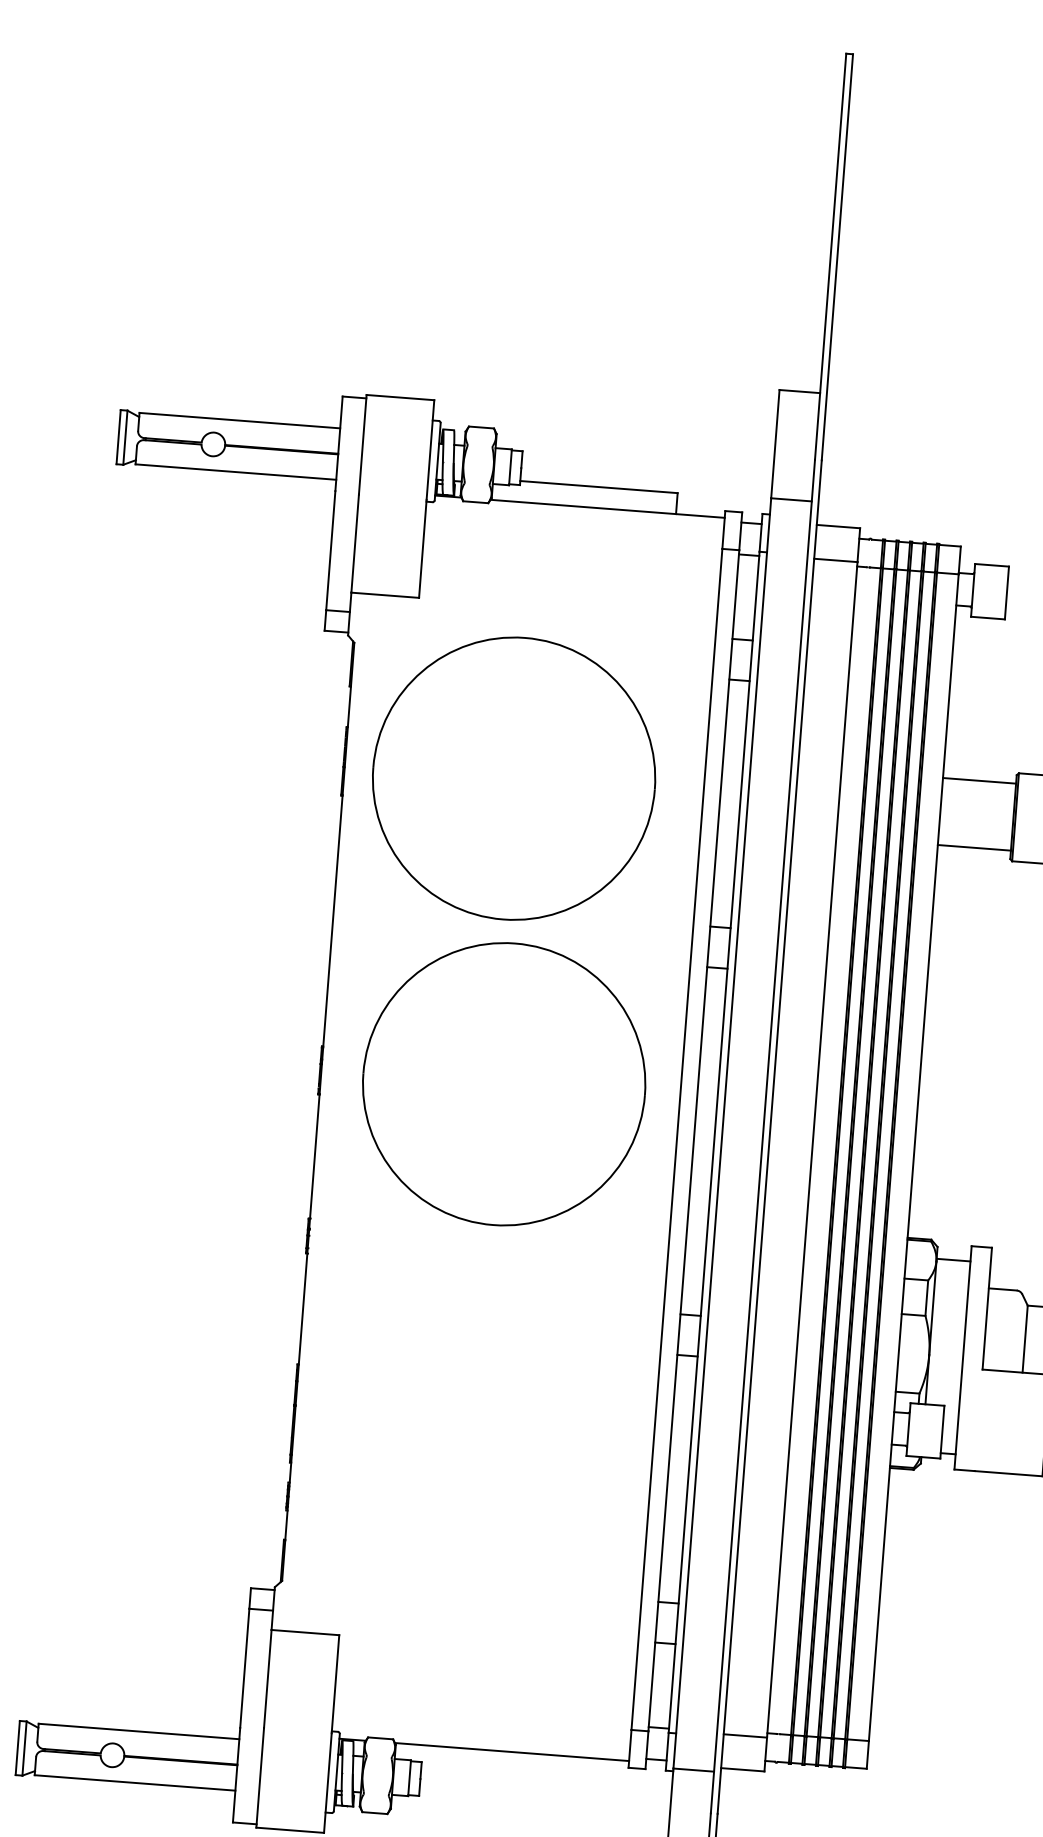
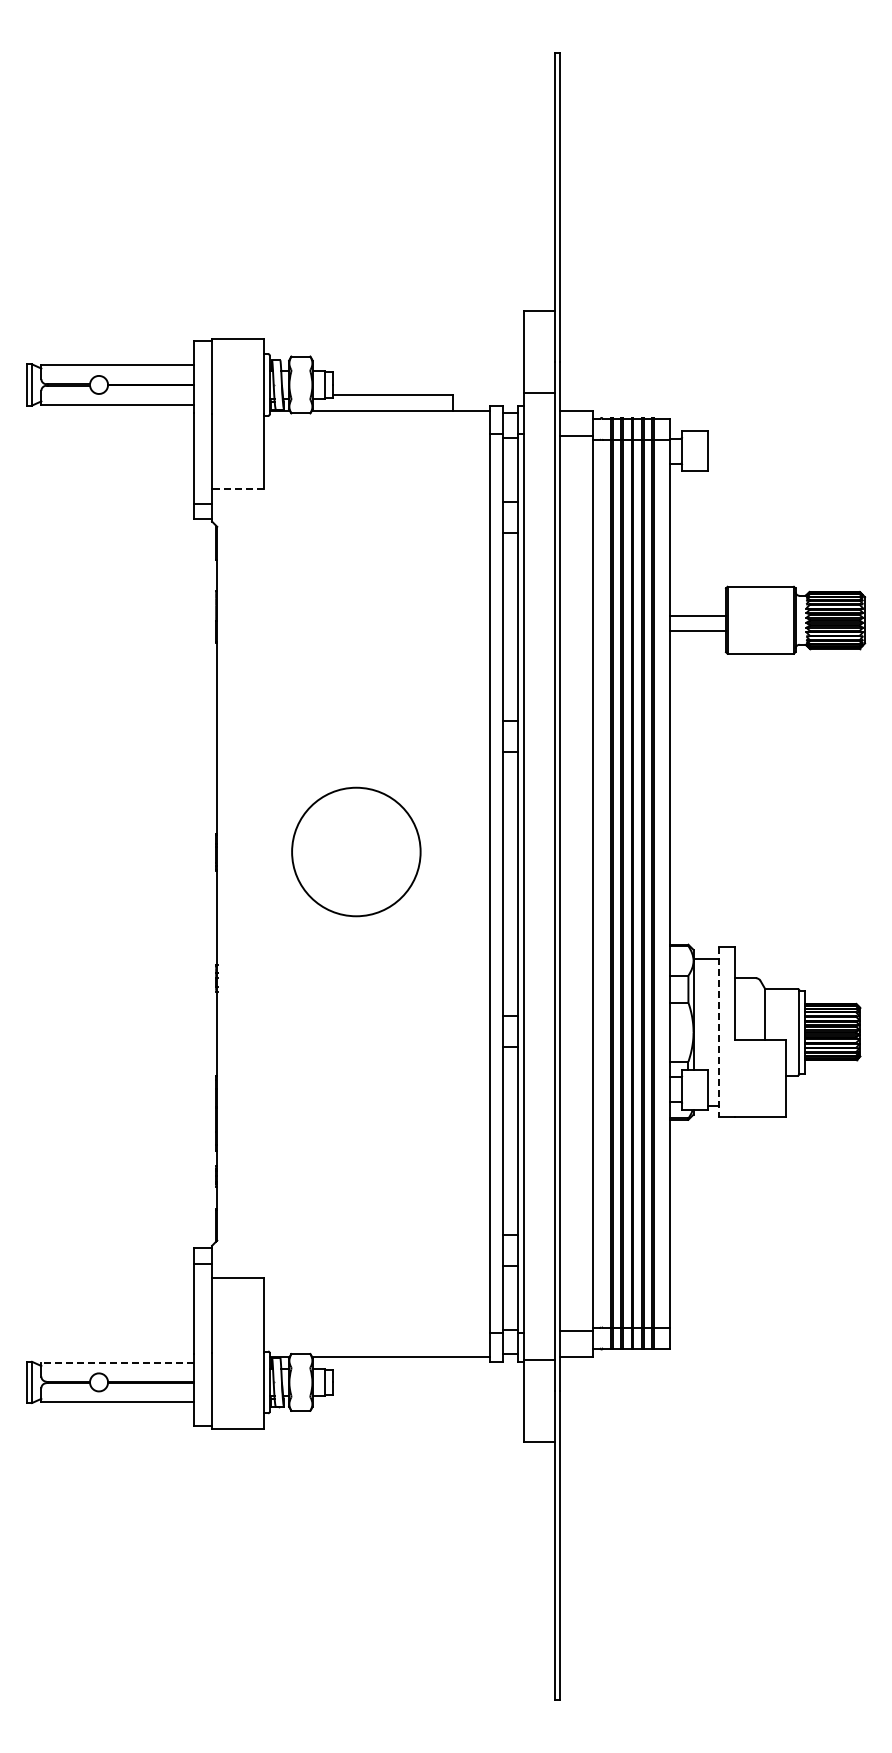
line: (384, 595) -> (237, 489), solid -> dashed
part: (513, 778) -> (345, 620), removed
line: (979, 780) -> (698, 630), moved
line: (974, 847) -> (698, 615), moved
part: (504, 1083) -> (356, 851), size x0.6
line: (963, 1358) -> (719, 1032), solid -> dashed
line: (138, 1731) -> (117, 1362), solid -> dashed

